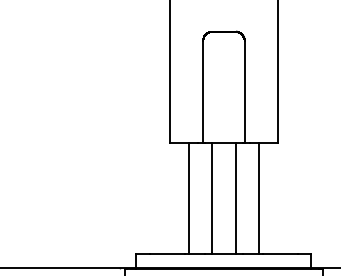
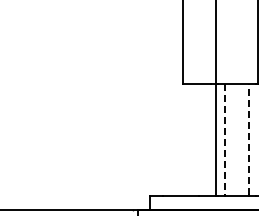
line: (235, 197) -> (248, 139), solid -> dashed
line: (188, 198) -> (215, 140), moved
line: (212, 198) -> (225, 140), solid -> dashed

